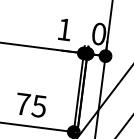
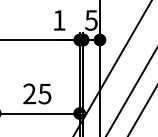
text: (98, 34) -> (90, 20), 0 -> 5
text: (22, 103) -> (29, 93), 75 -> 25

